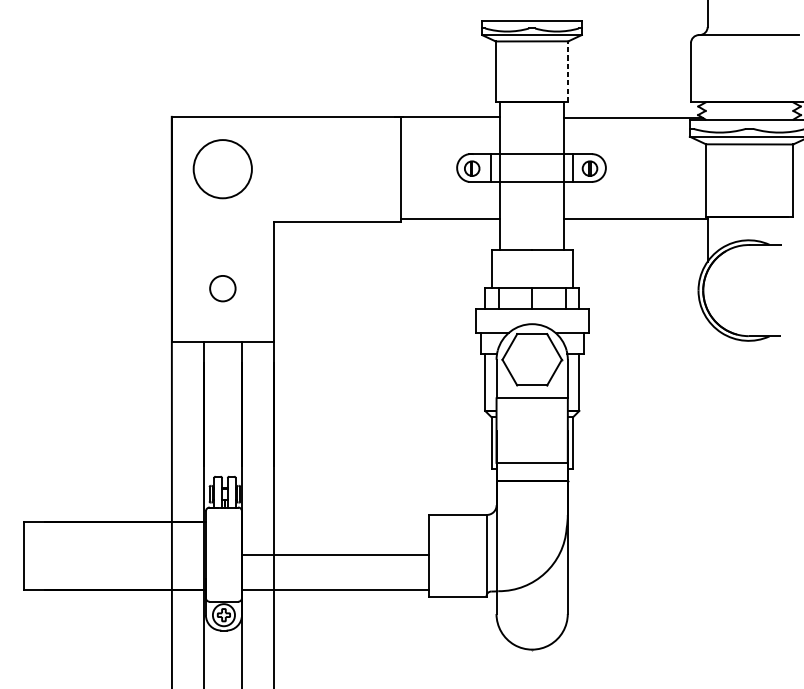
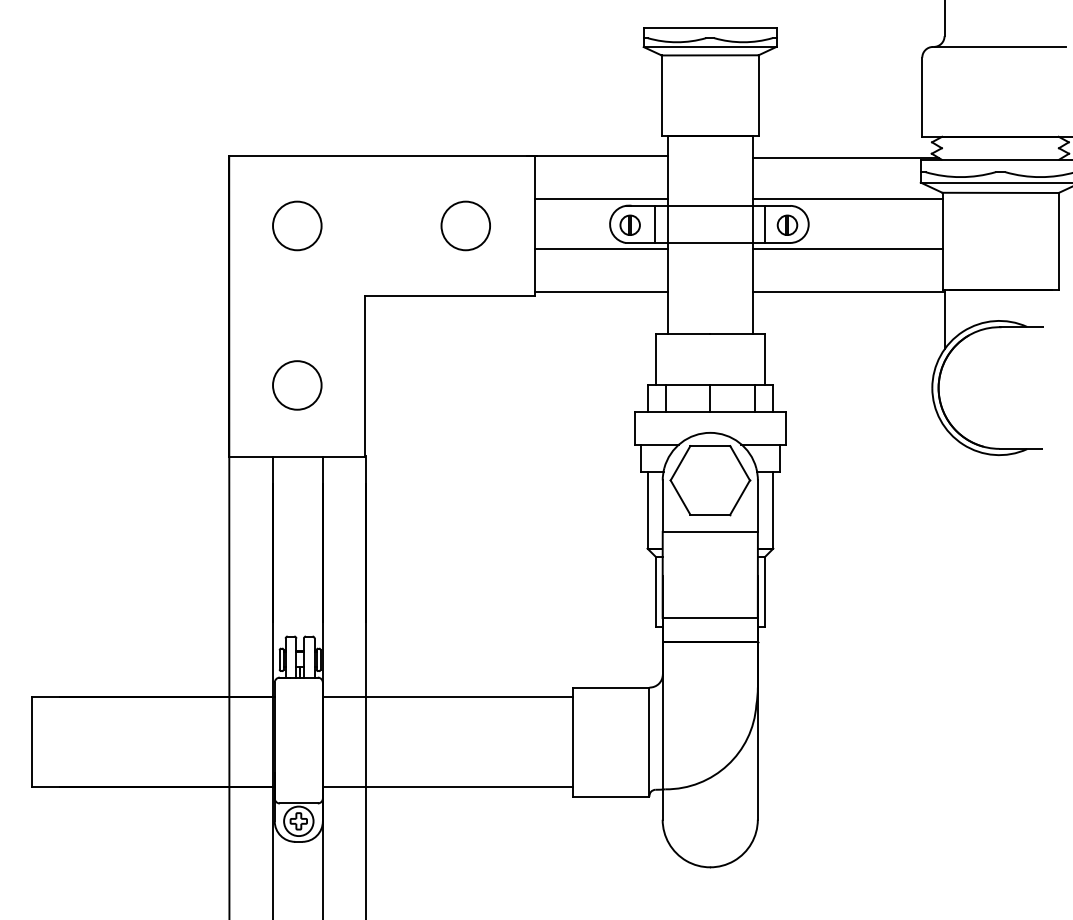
line: (568, 71) -> (758, 95), dashed -> solid
line: (450, 149) -> (601, 199), added
line: (634, 149) -> (847, 199), added
circle: (222, 168) -> (297, 225), size x0.62
circle: (348, 168) -> (465, 225), added
line: (450, 186) -> (601, 249), added
line: (634, 186) -> (847, 249), added
circle: (222, 288) -> (297, 385), size x1.43
line: (335, 554) -> (447, 696), moved

